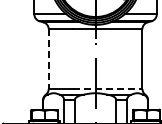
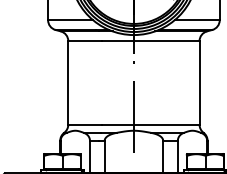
line: (48, 59) -> (67, 83), dashed -> solid
line: (107, 88) -> (150, 124), dashed -> solid

